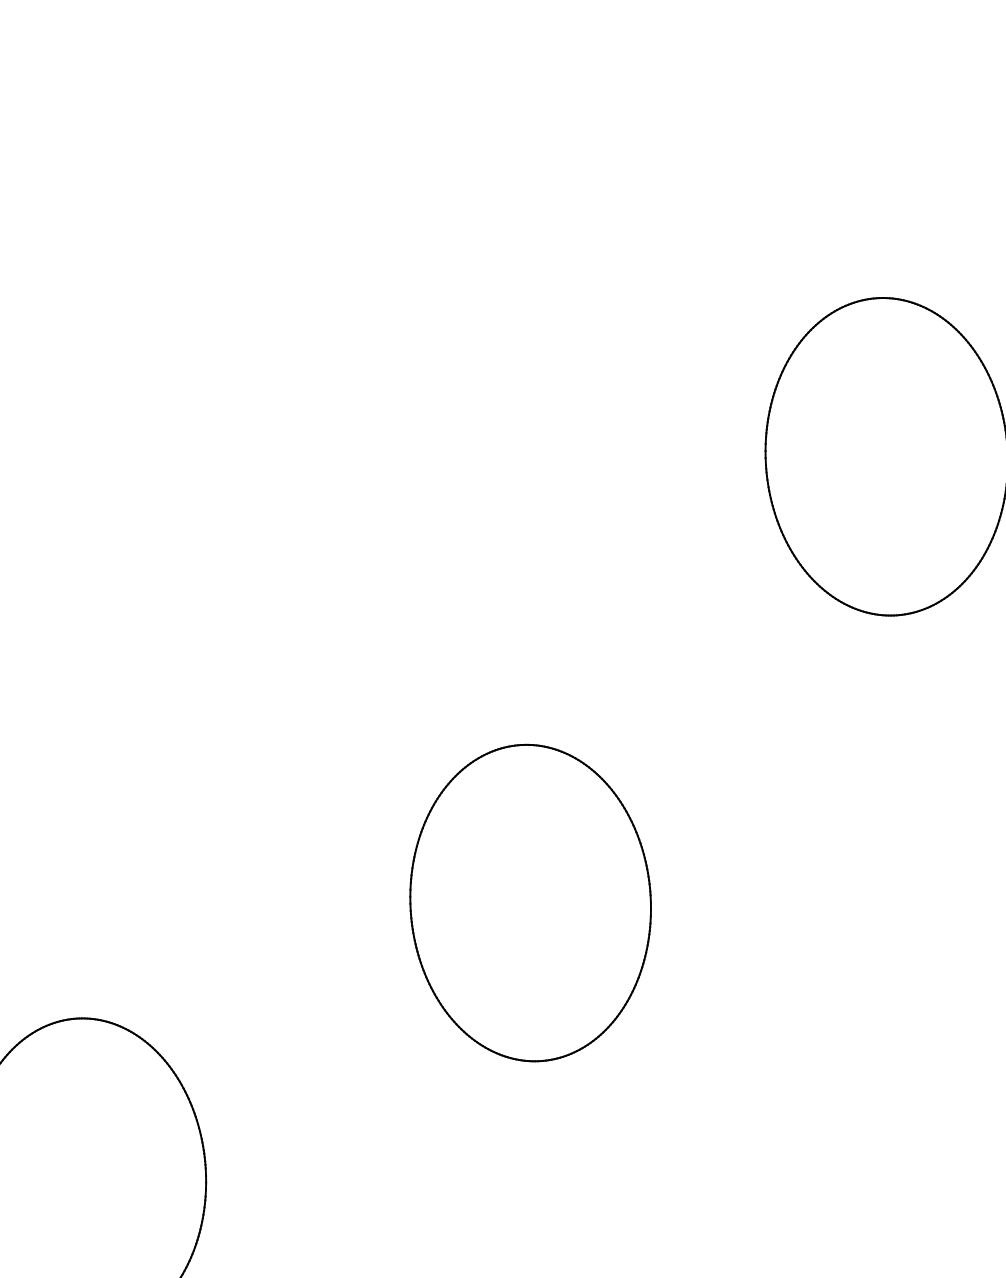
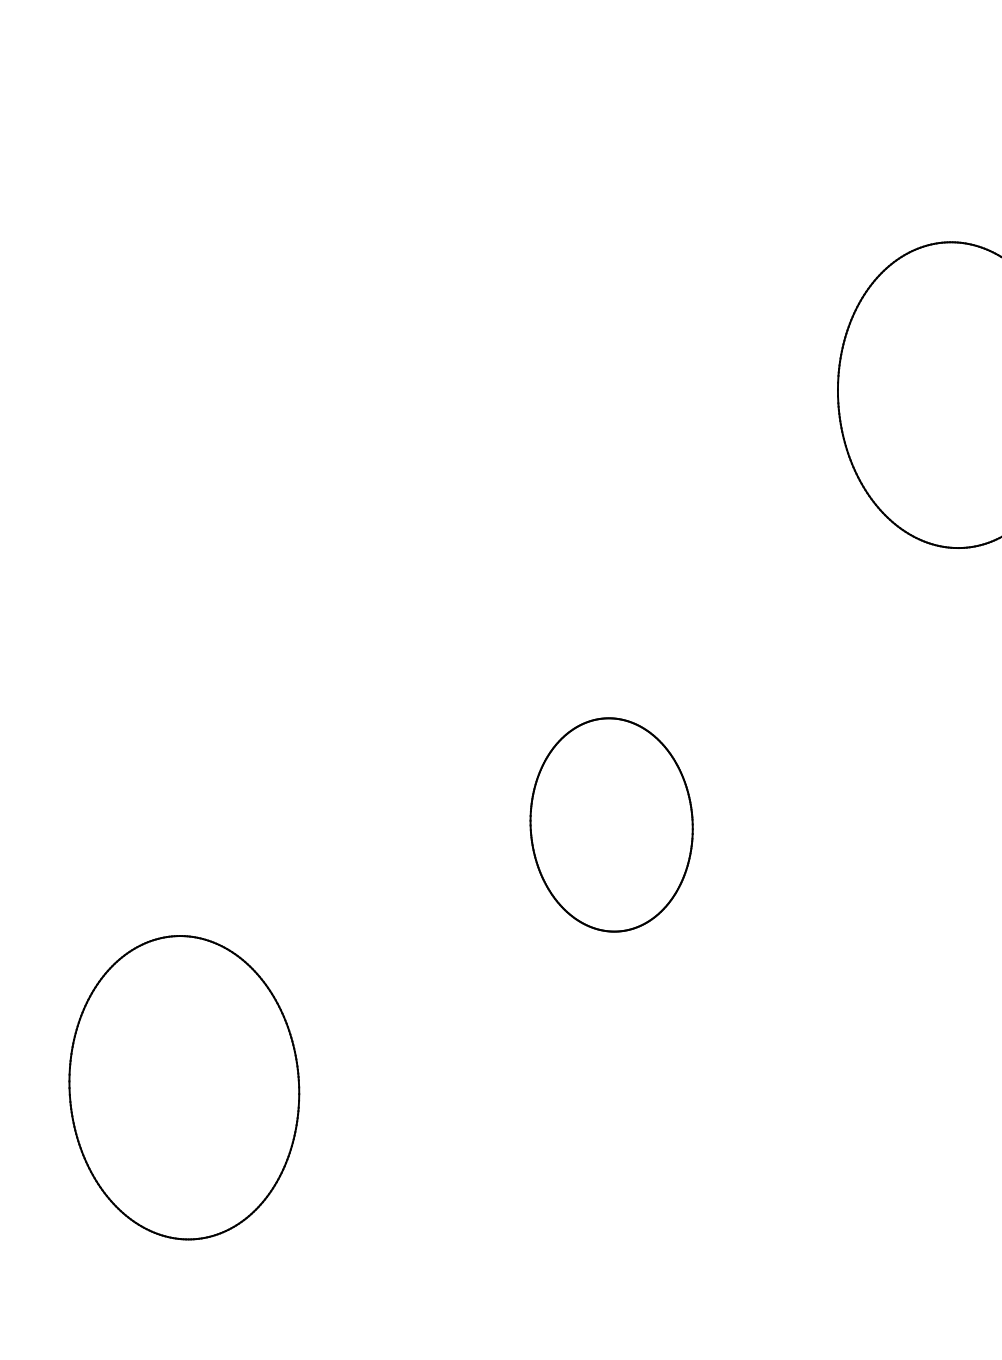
part: (530, 902) -> (611, 824), size x0.7

